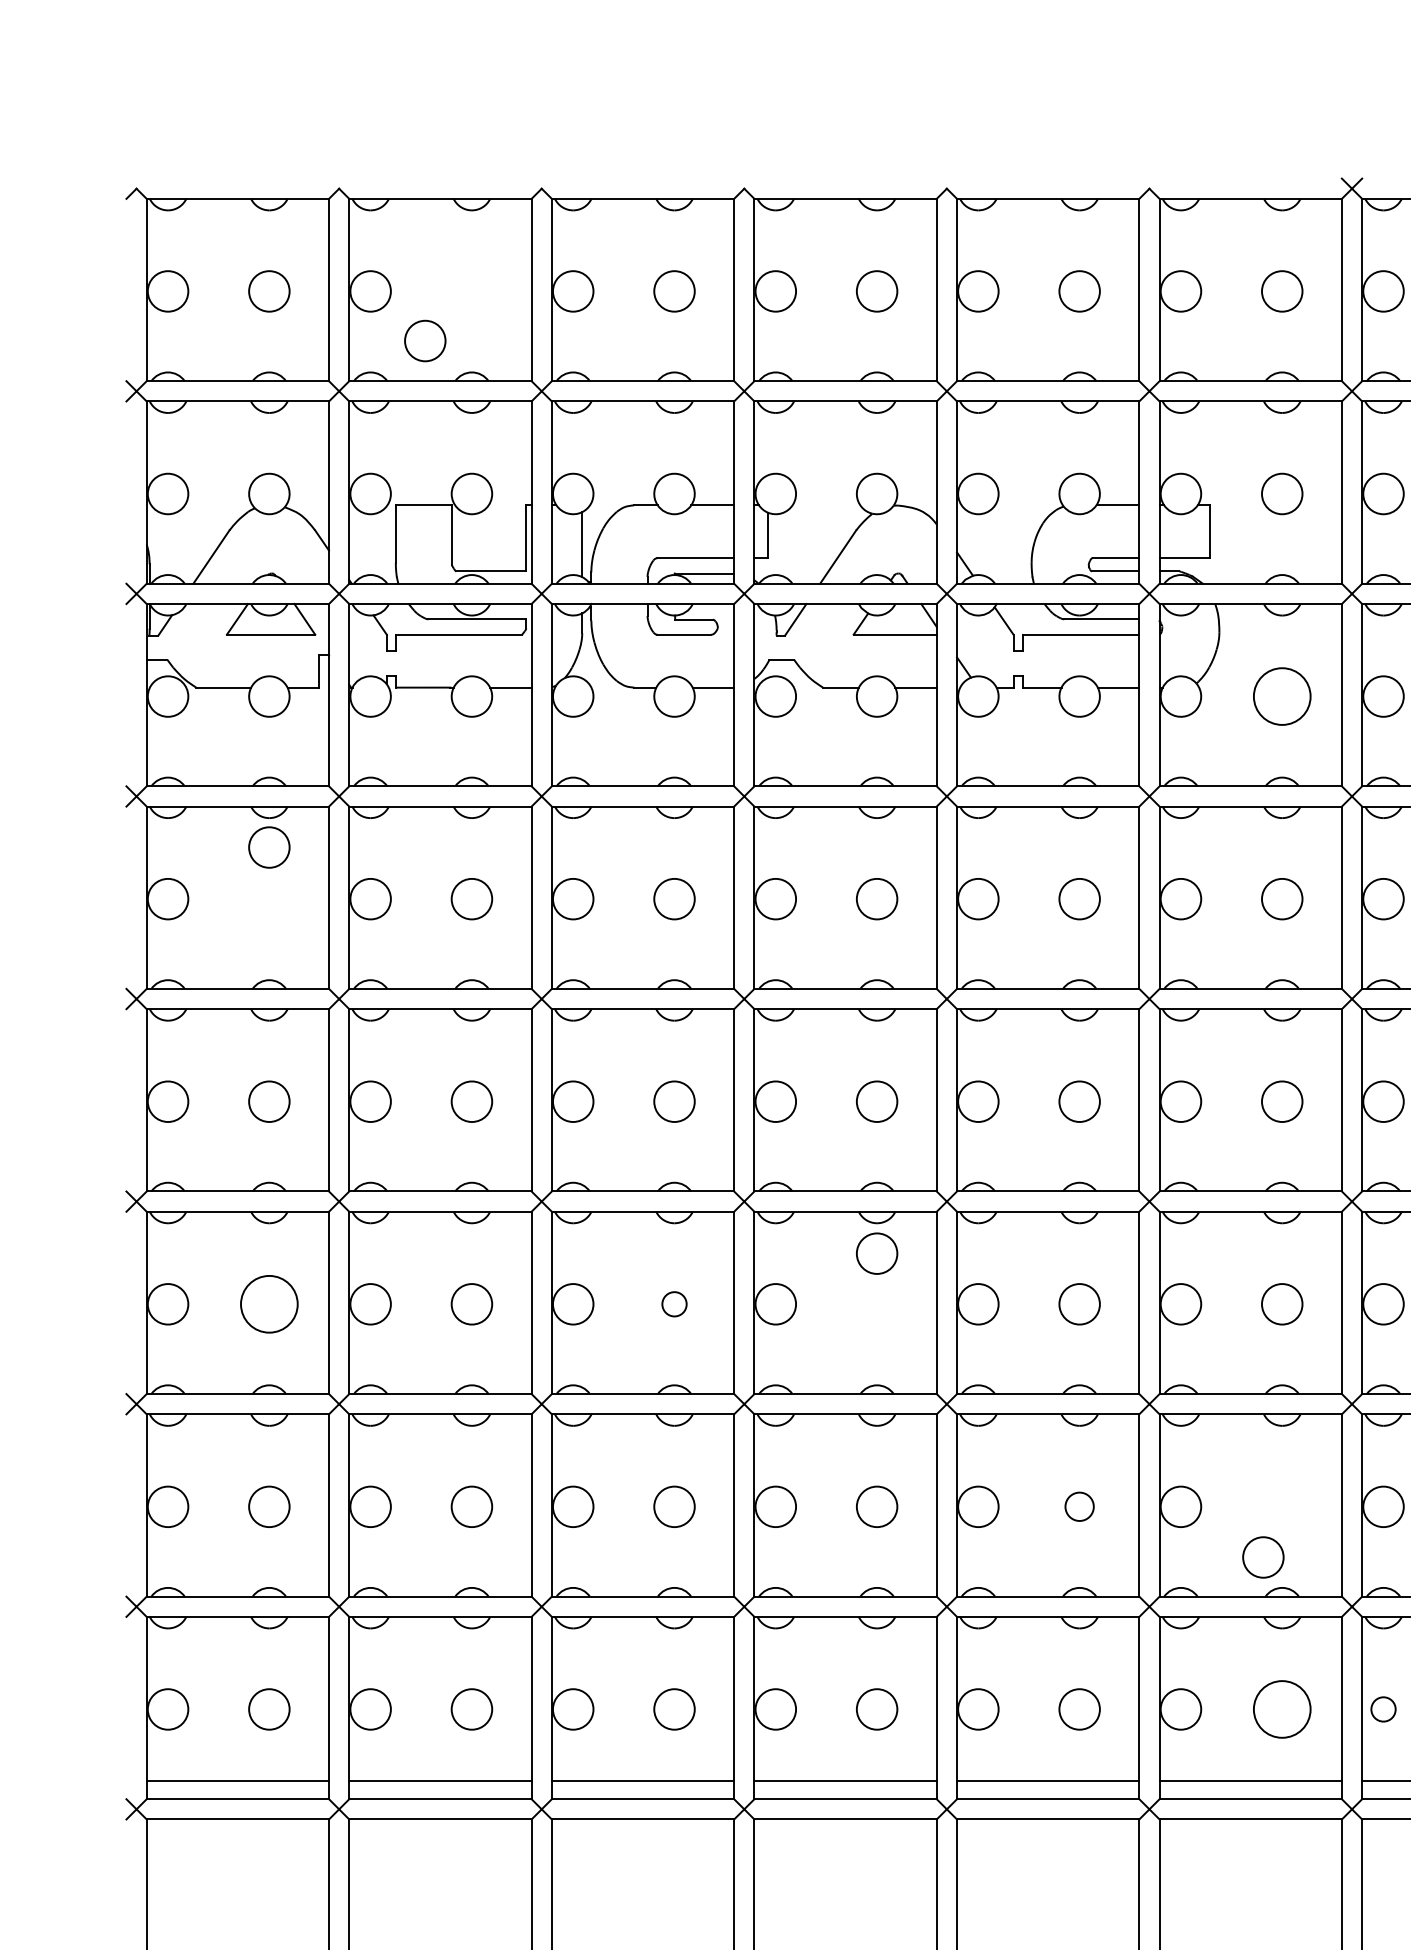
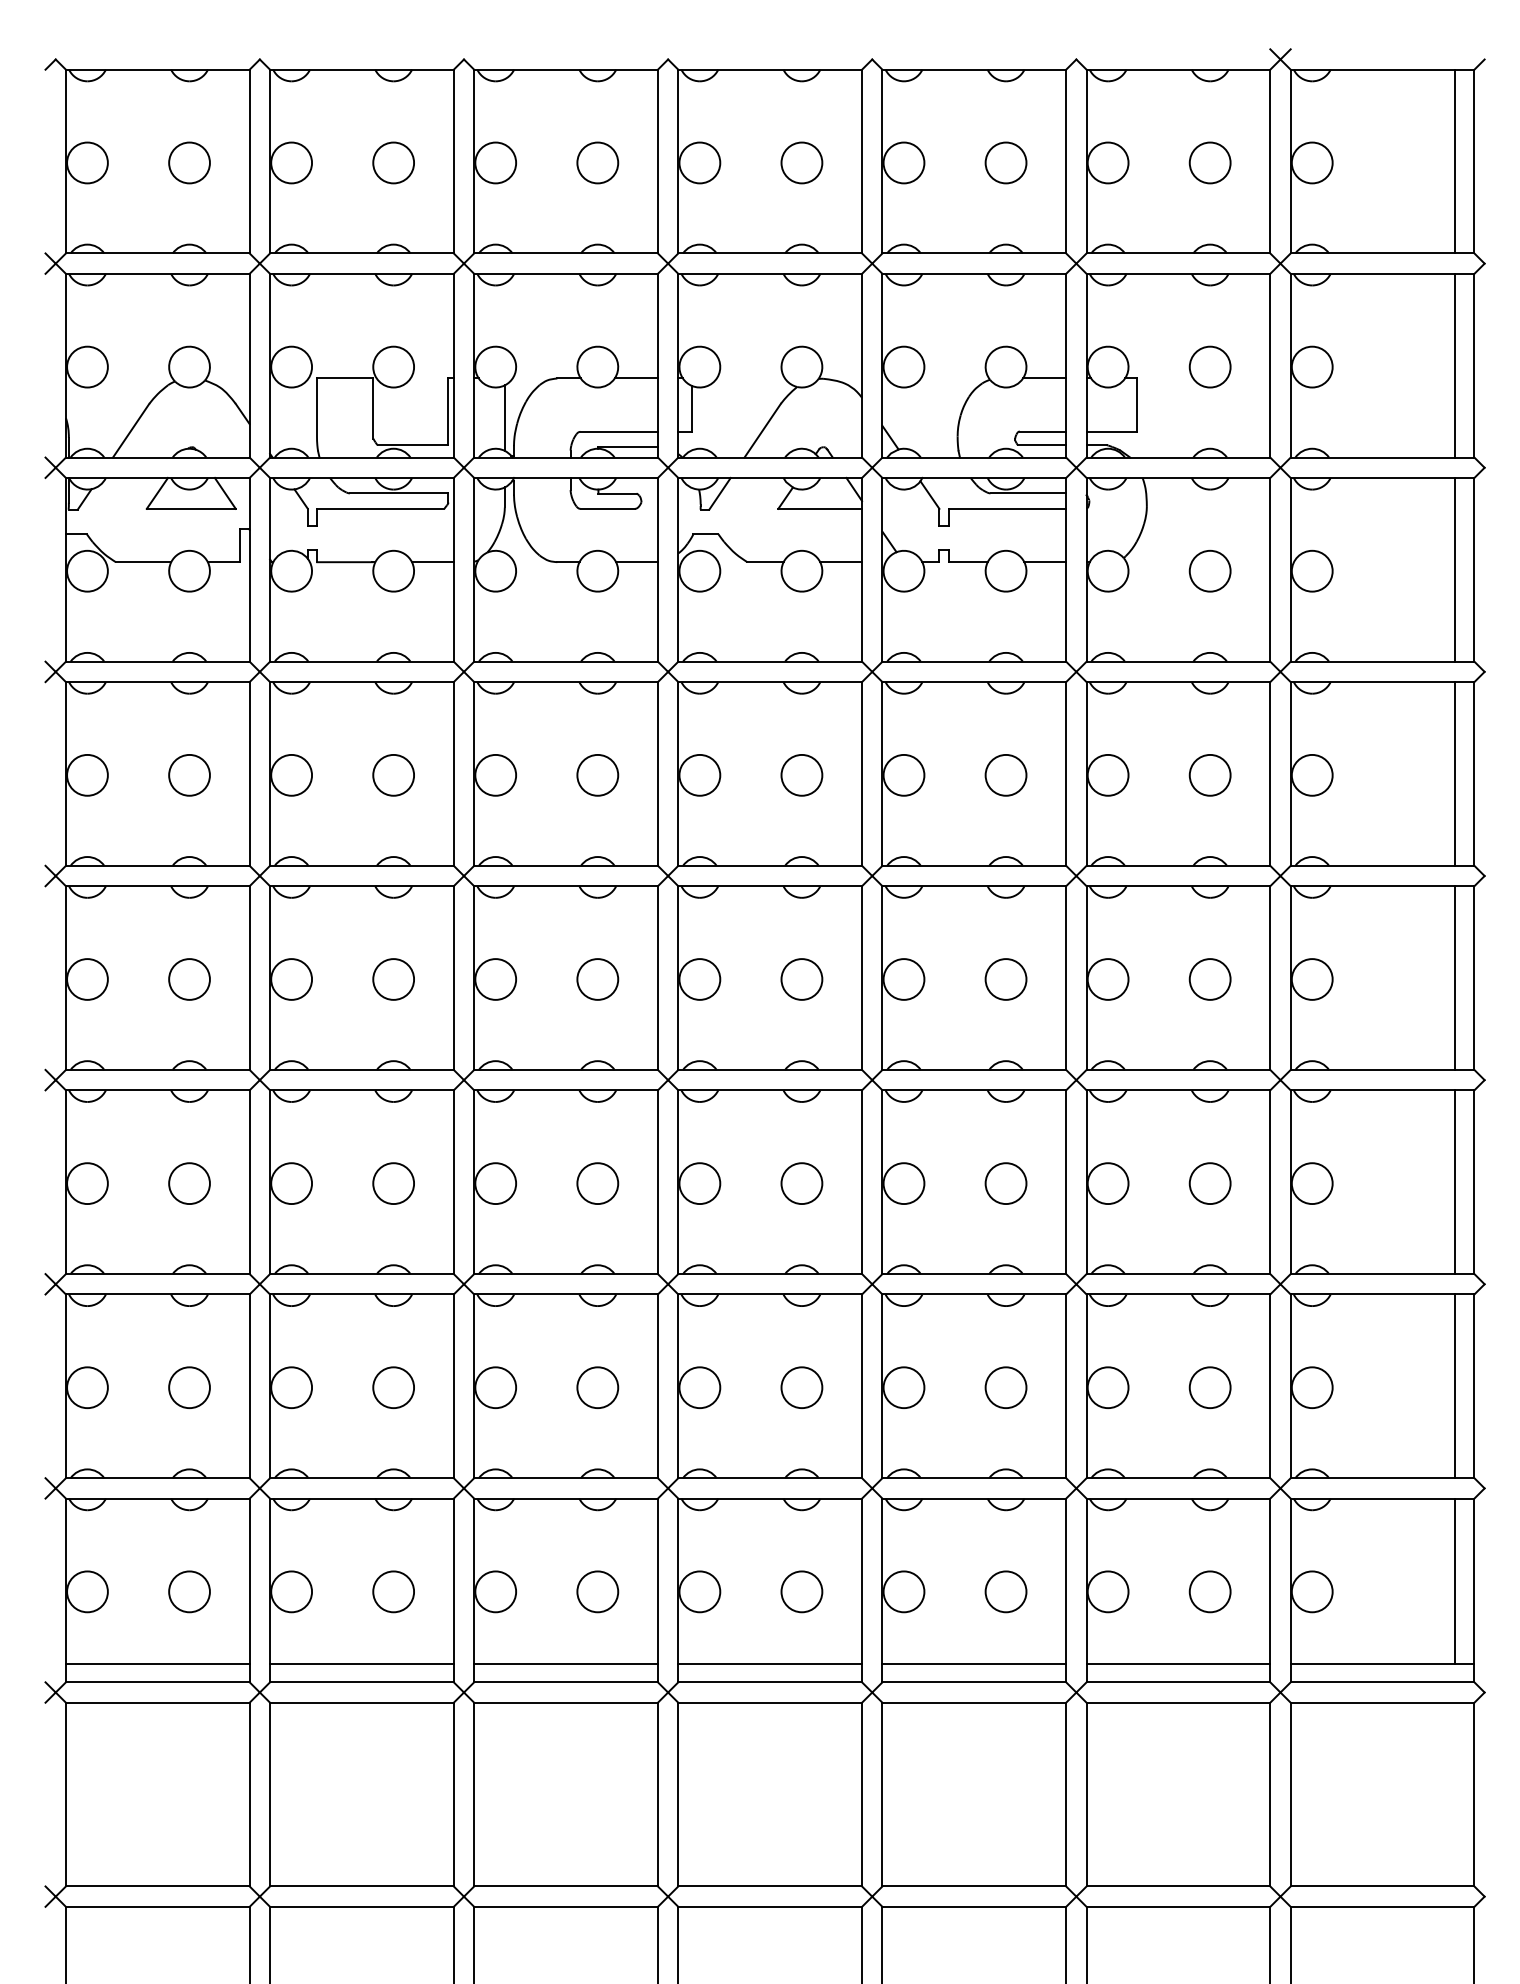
circle: (425, 340) -> (393, 162), moved
circle: (1281, 695) -> (1209, 570), size x0.71
circle: (269, 847) -> (189, 775), moved
circle: (876, 1253) -> (801, 1183), moved
circle: (269, 1304) -> (189, 1183), size x0.71
circle: (674, 1304) -> (597, 1183), size x1.67
circle: (1079, 1506) -> (1005, 1387), size x1.43
circle: (1262, 1557) -> (1209, 1387), moved
circle: (1281, 1709) -> (1209, 1591), size x0.71
circle: (1382, 1709) -> (1311, 1591), size x1.67

